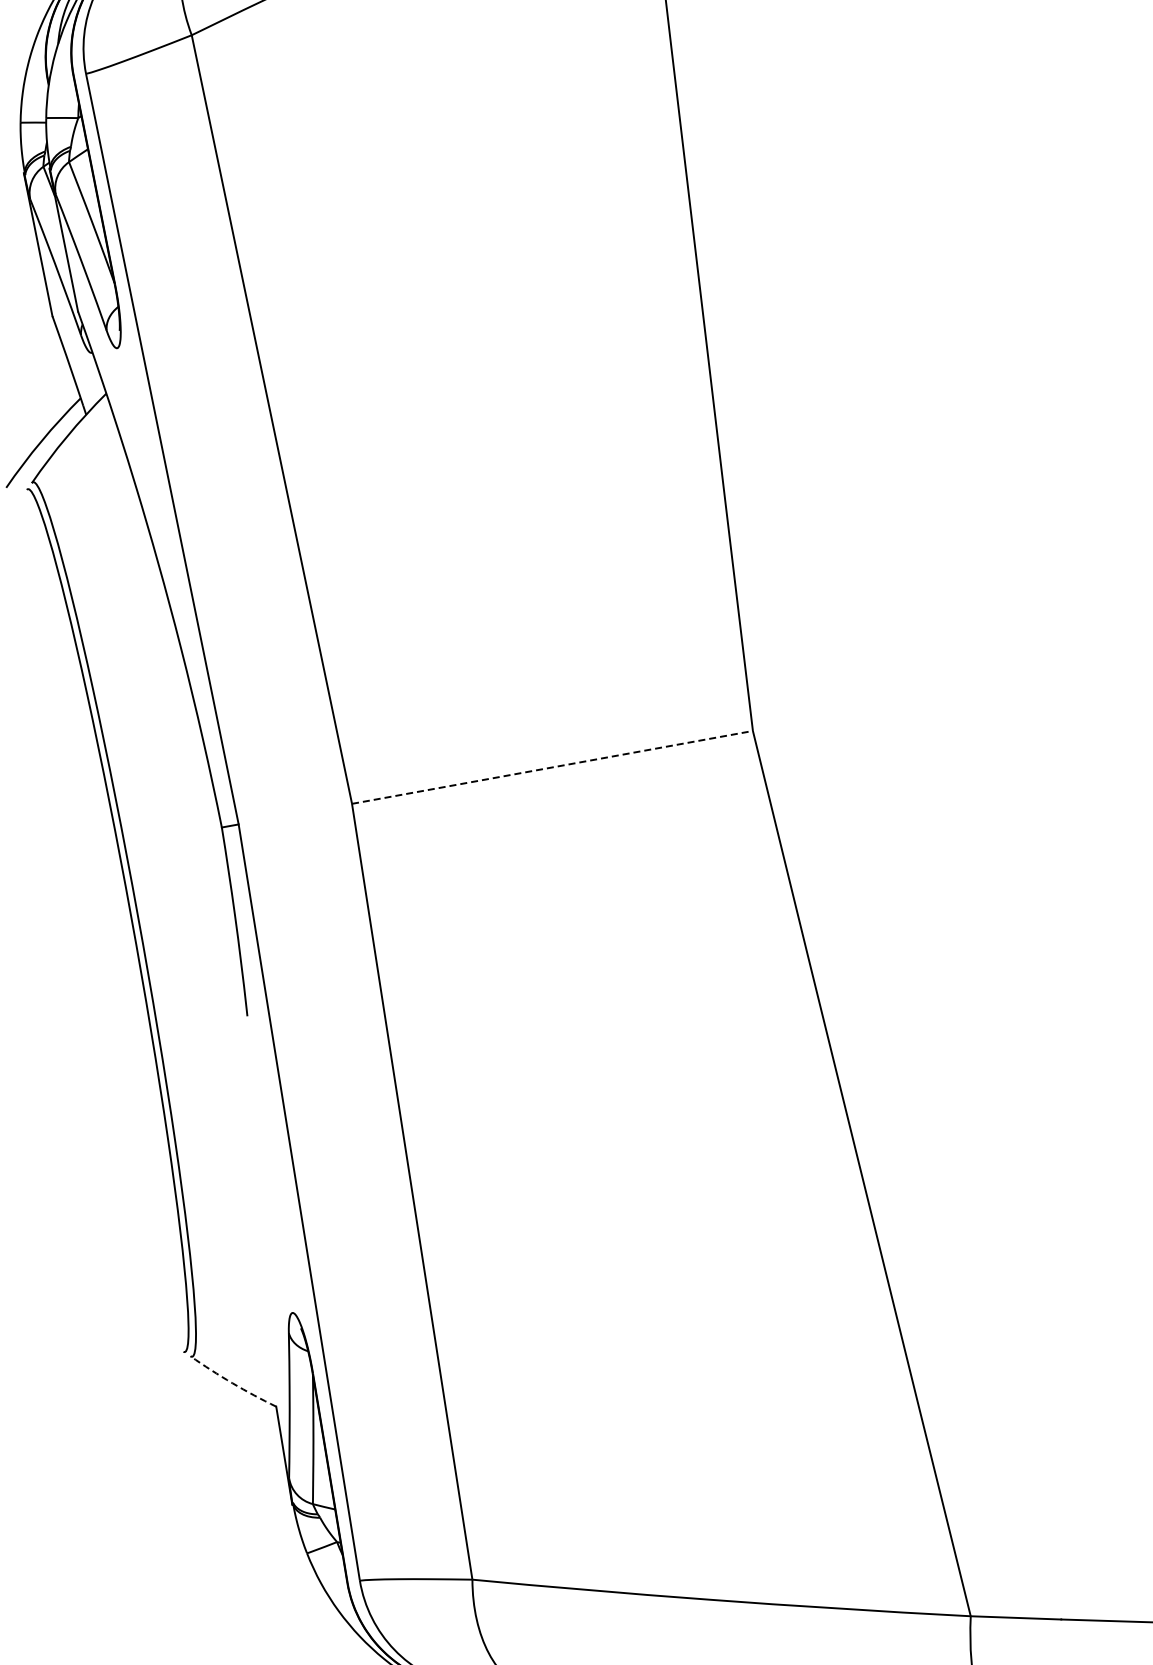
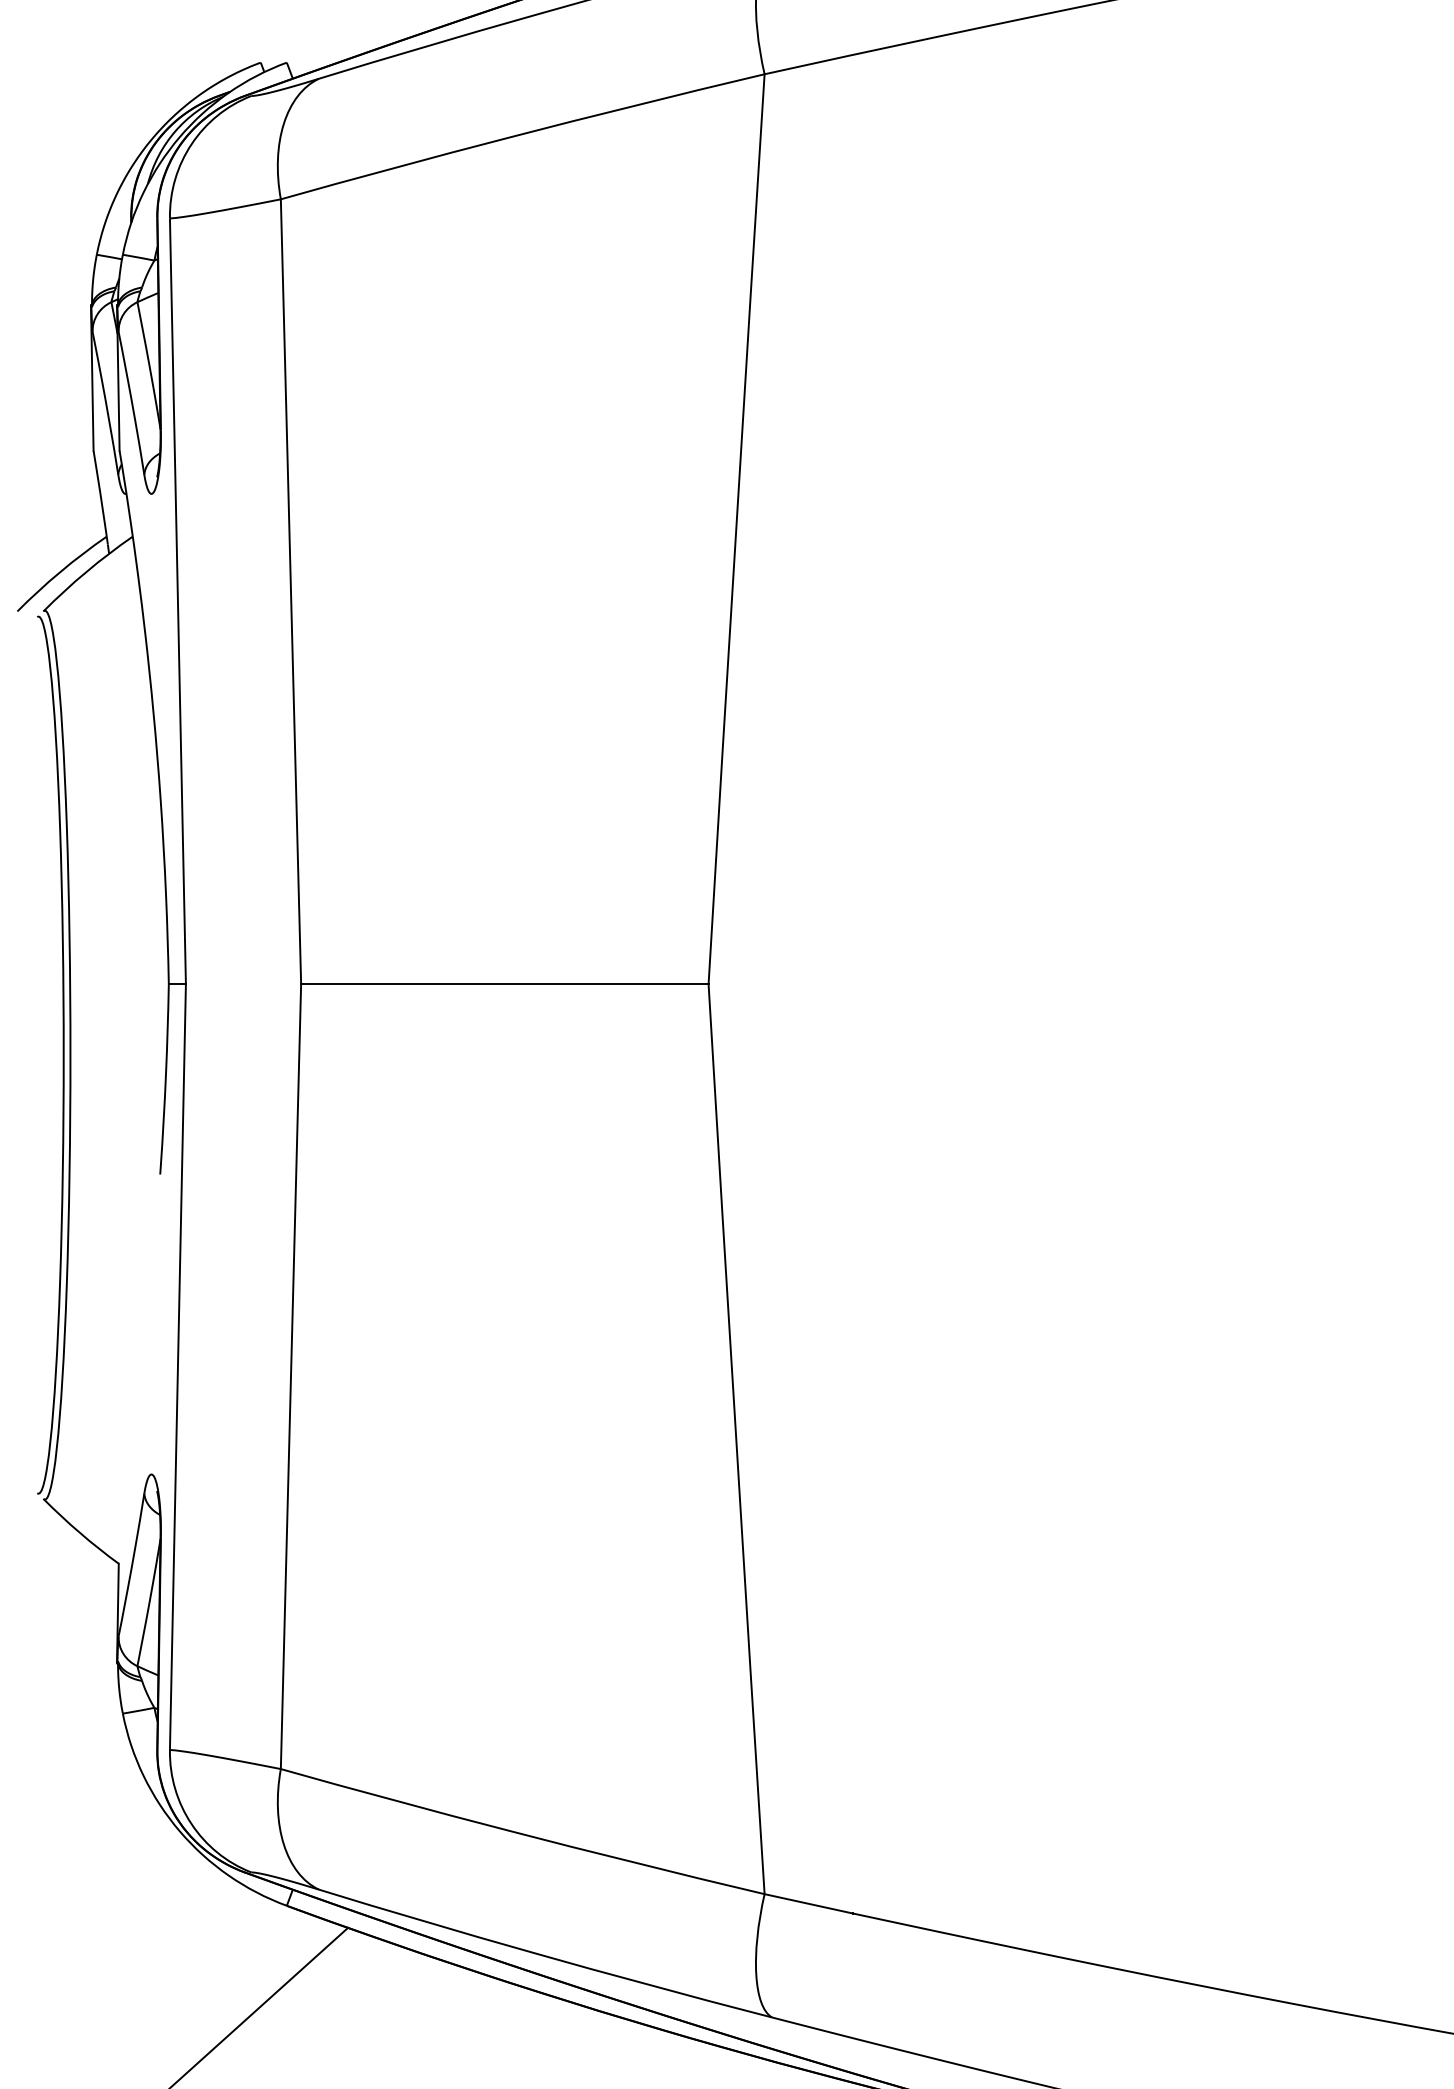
line: (552, 767) -> (504, 984), dashed -> solid
arc: (232, 1382) -> (79, 1532), dashed -> solid

